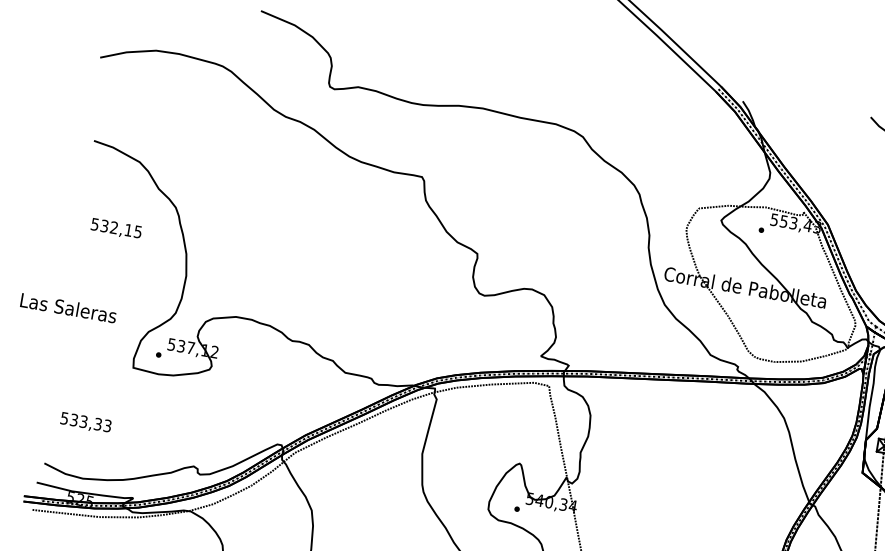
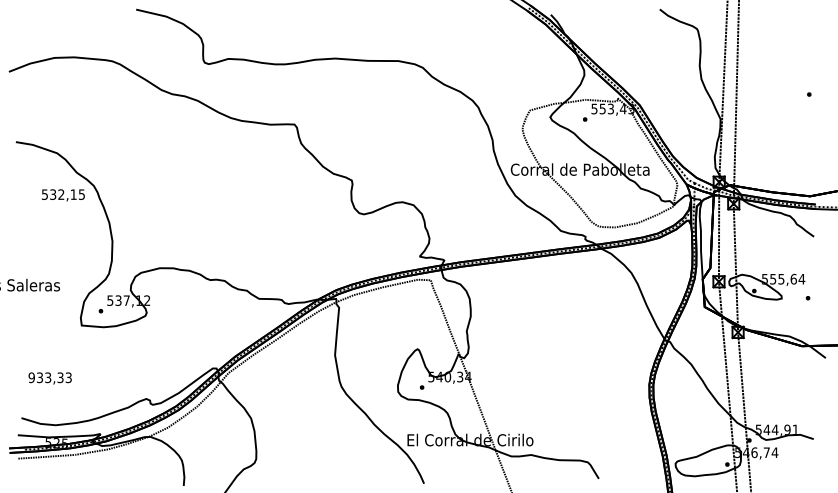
text: (116, 229) -> (63, 195), moved
text: (64, 418) -> (31, 377), 533,33 -> 933,33

